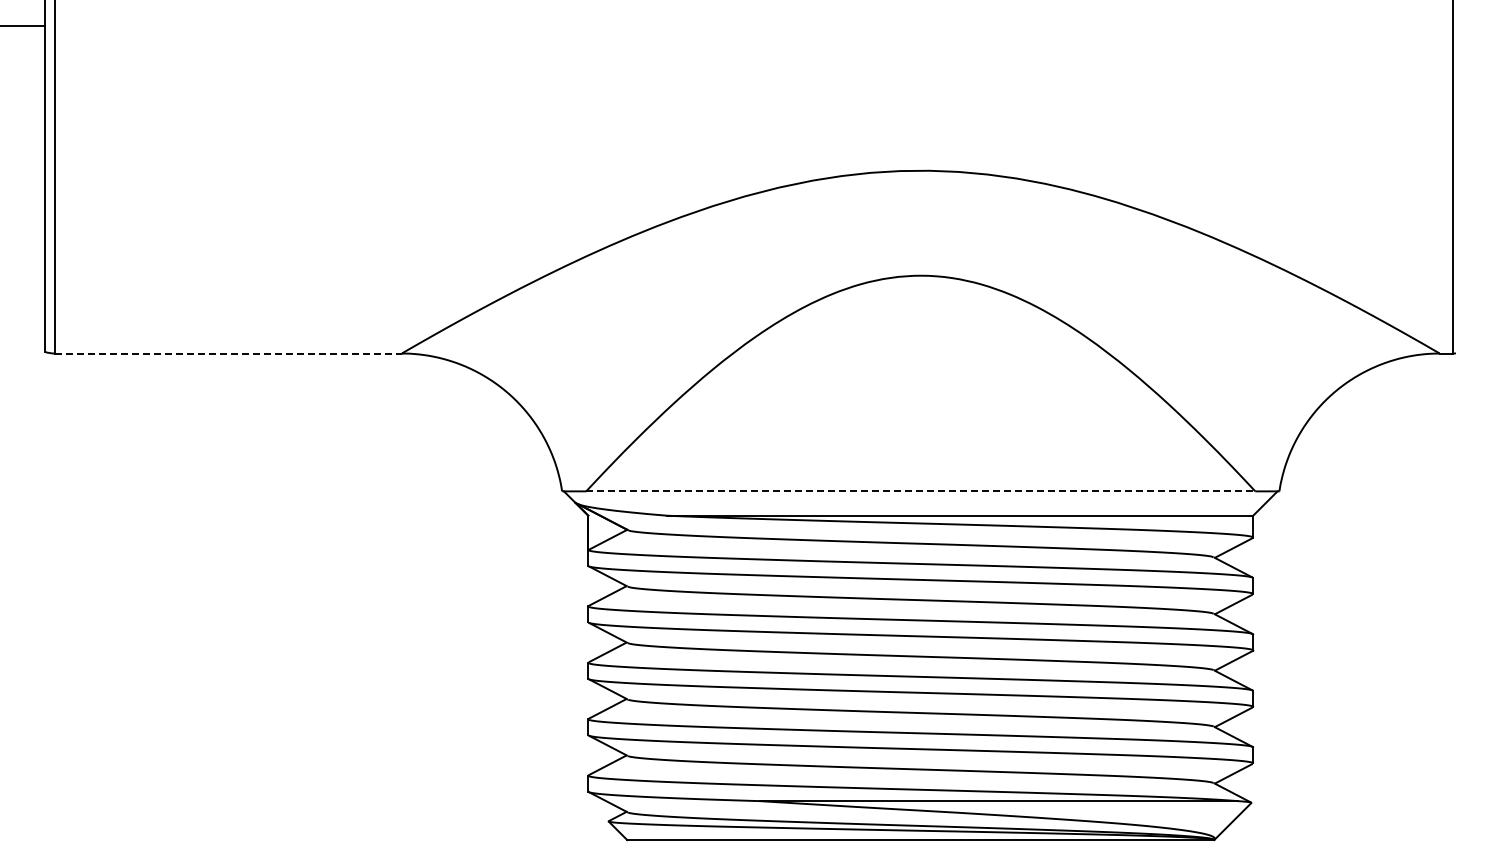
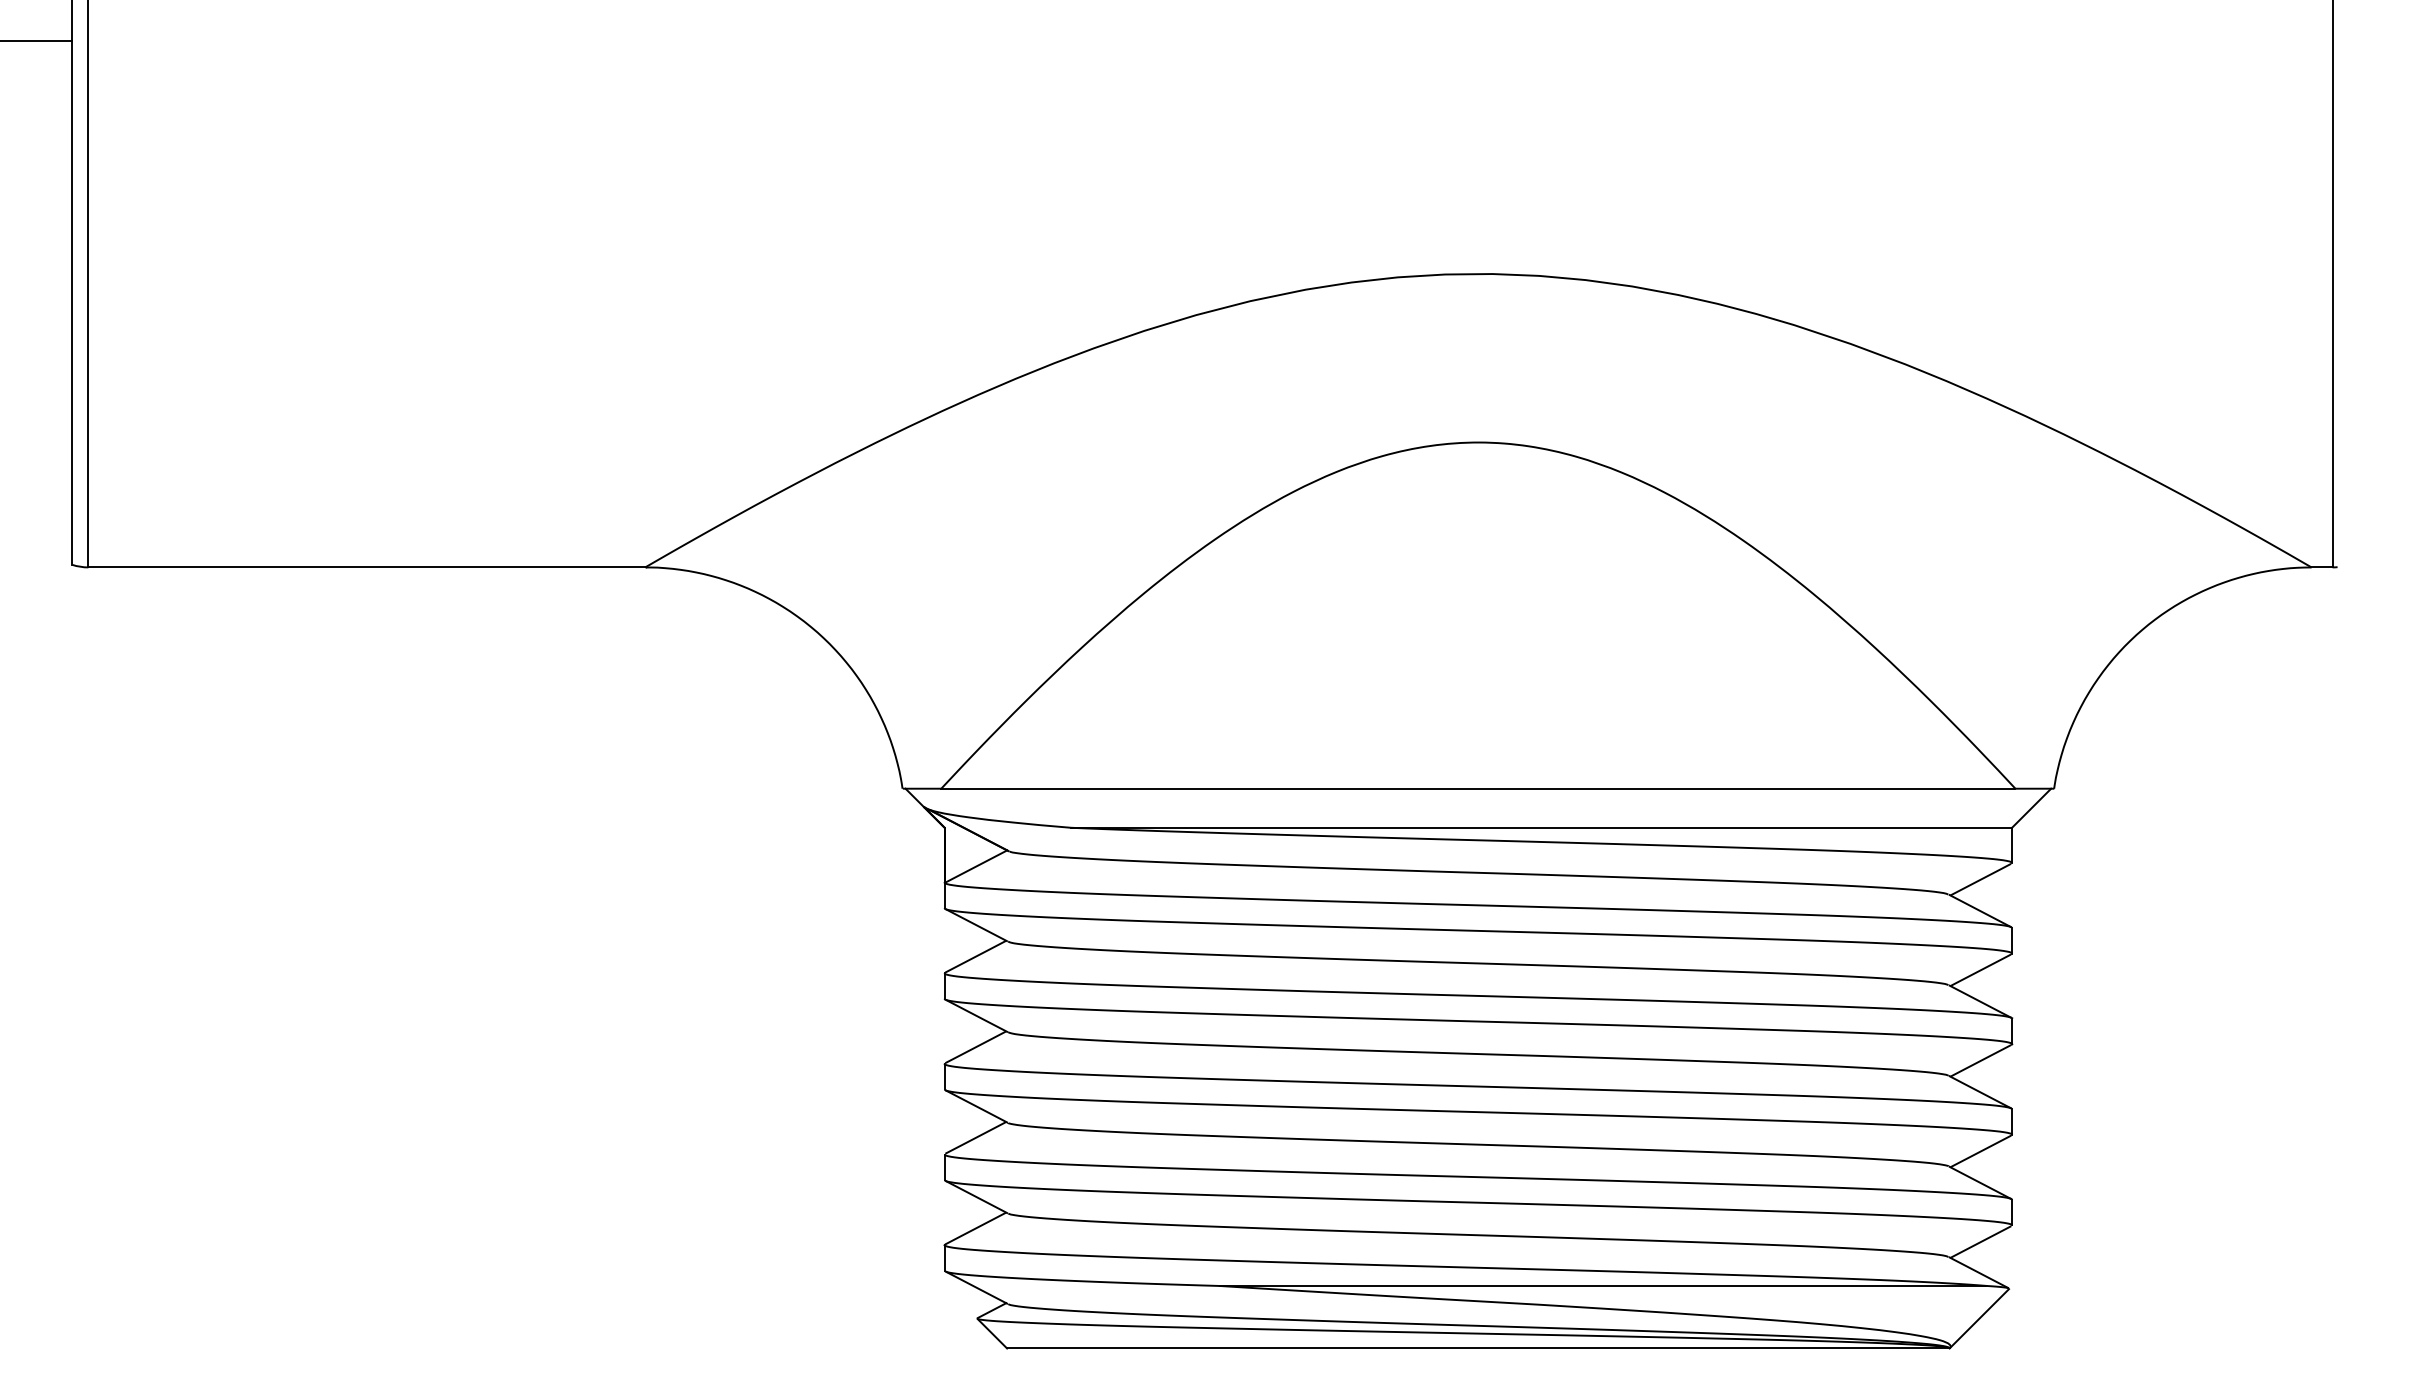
line: (228, 353) -> (366, 567), dashed -> solid
line: (920, 491) -> (1477, 788), dashed -> solid

